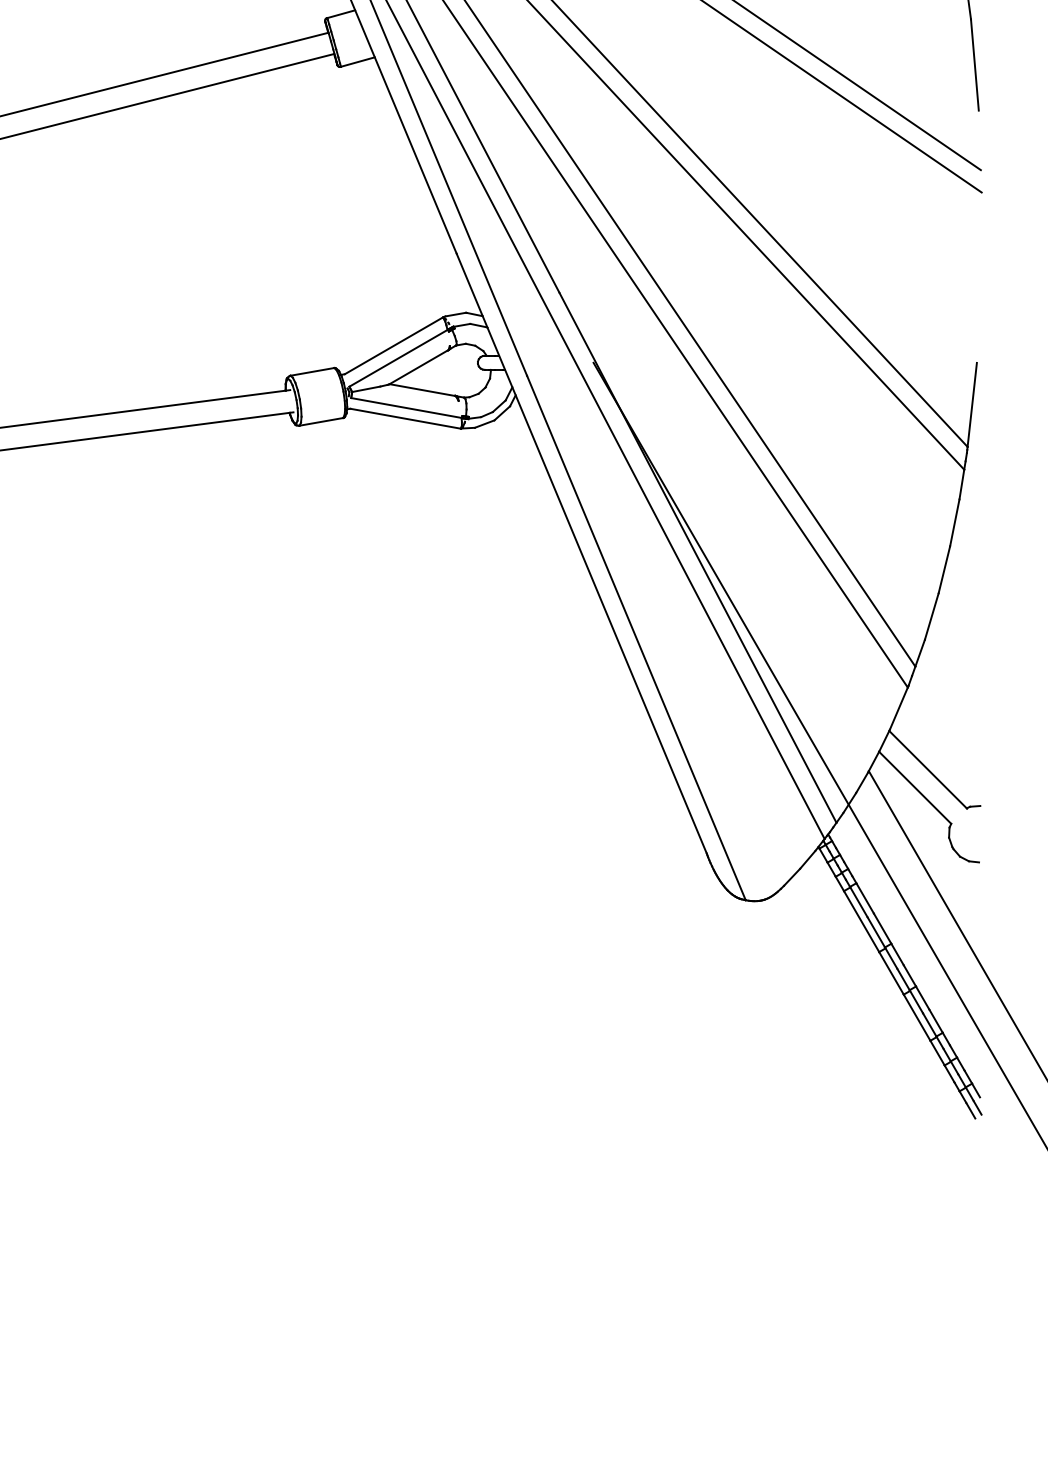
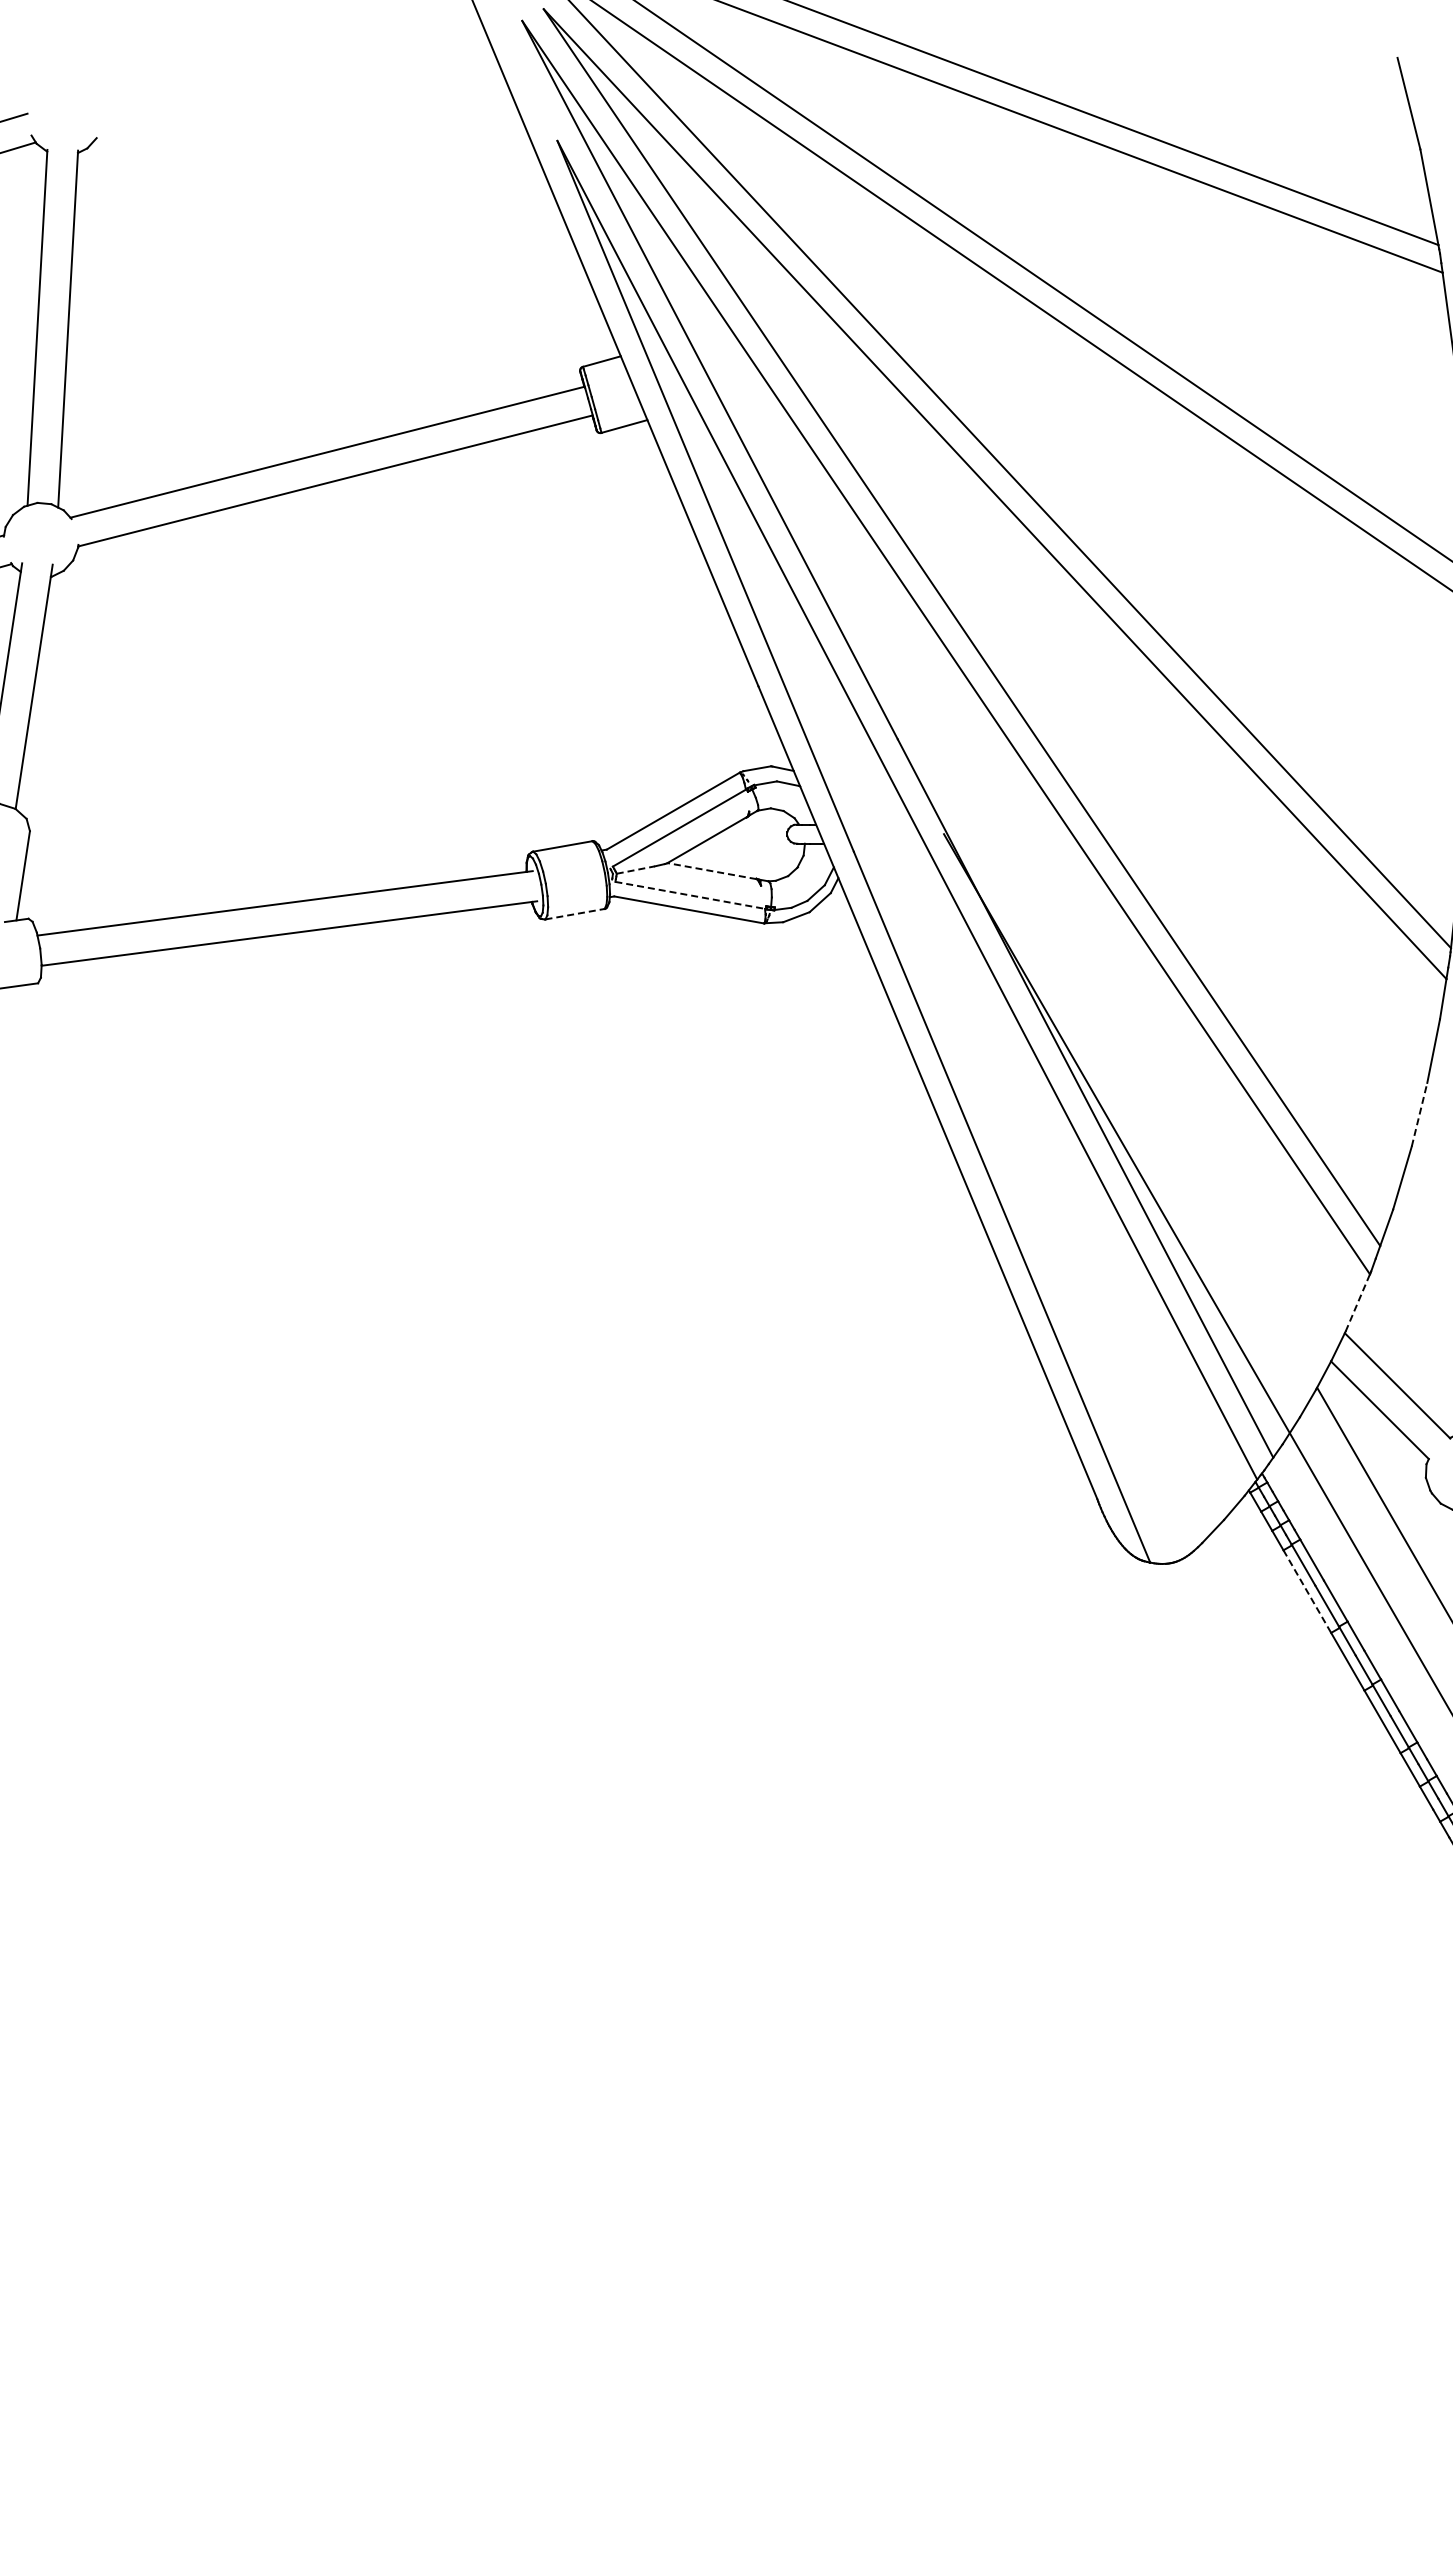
line: (366, 388) -> (636, 869), solid -> dashed
line: (422, 390) -> (711, 871), solid -> dashed
line: (407, 408) -> (691, 895), solid -> dashed
line: (321, 422) -> (575, 914), solid -> dashed
line: (944, 569) -> (1419, 1114), solid -> dashed
line: (898, 708) -> (1357, 1302), solid -> dashed
line: (861, 921) -> (1307, 1591), solid -> dashed

